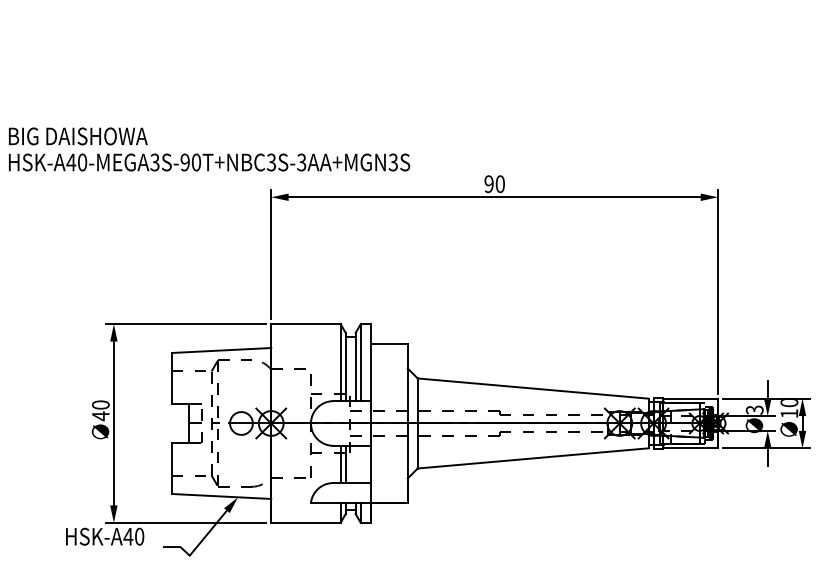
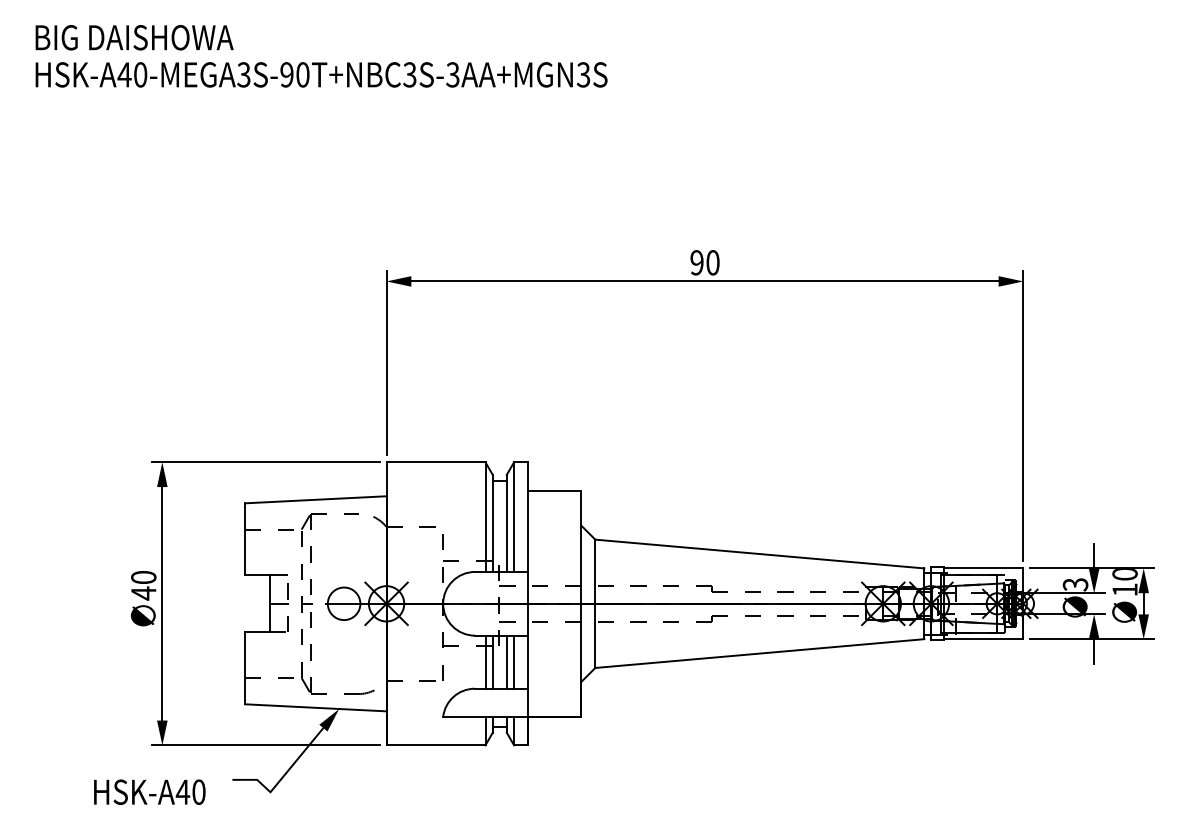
text: (209, 149) -> (321, 56), moved
line: (355, 463) -> (506, 661), added
line: (361, 463) -> (514, 661), added
text: (104, 536) -> (149, 791), moved

